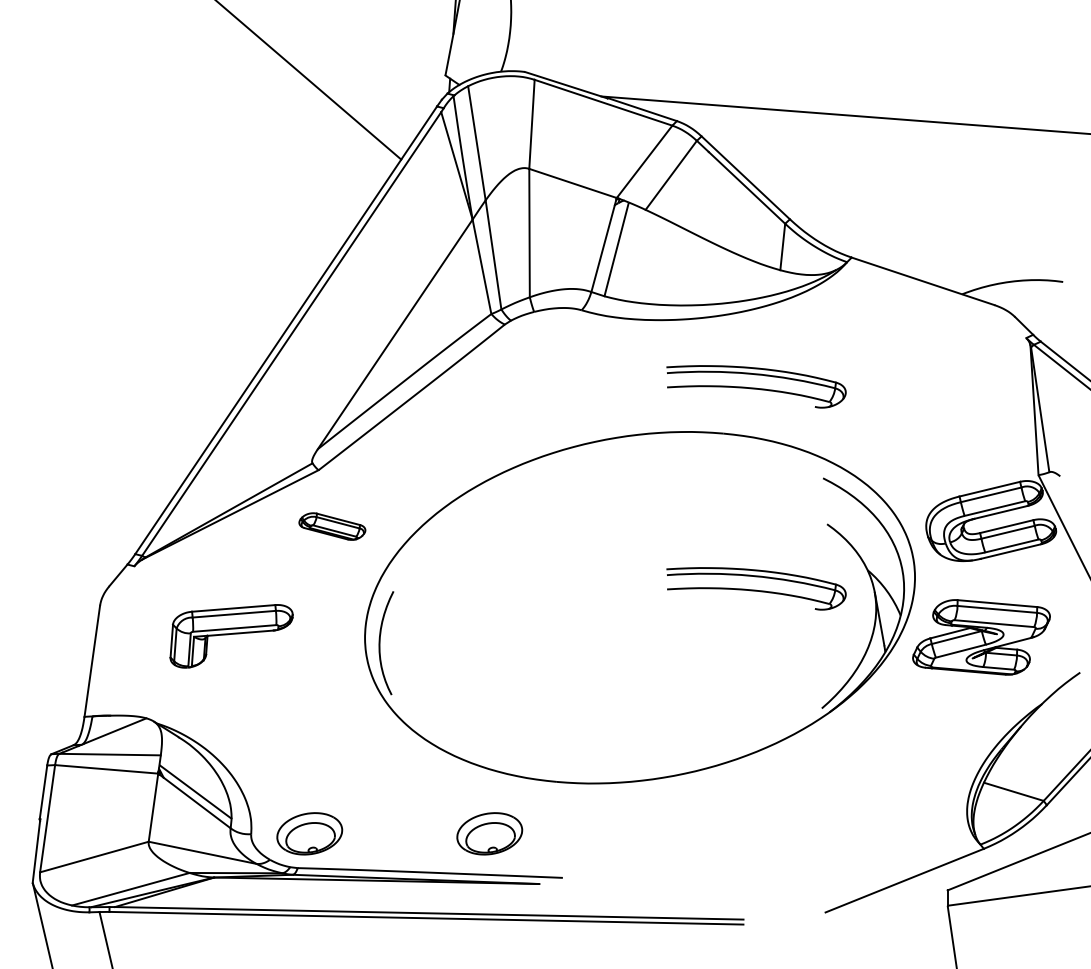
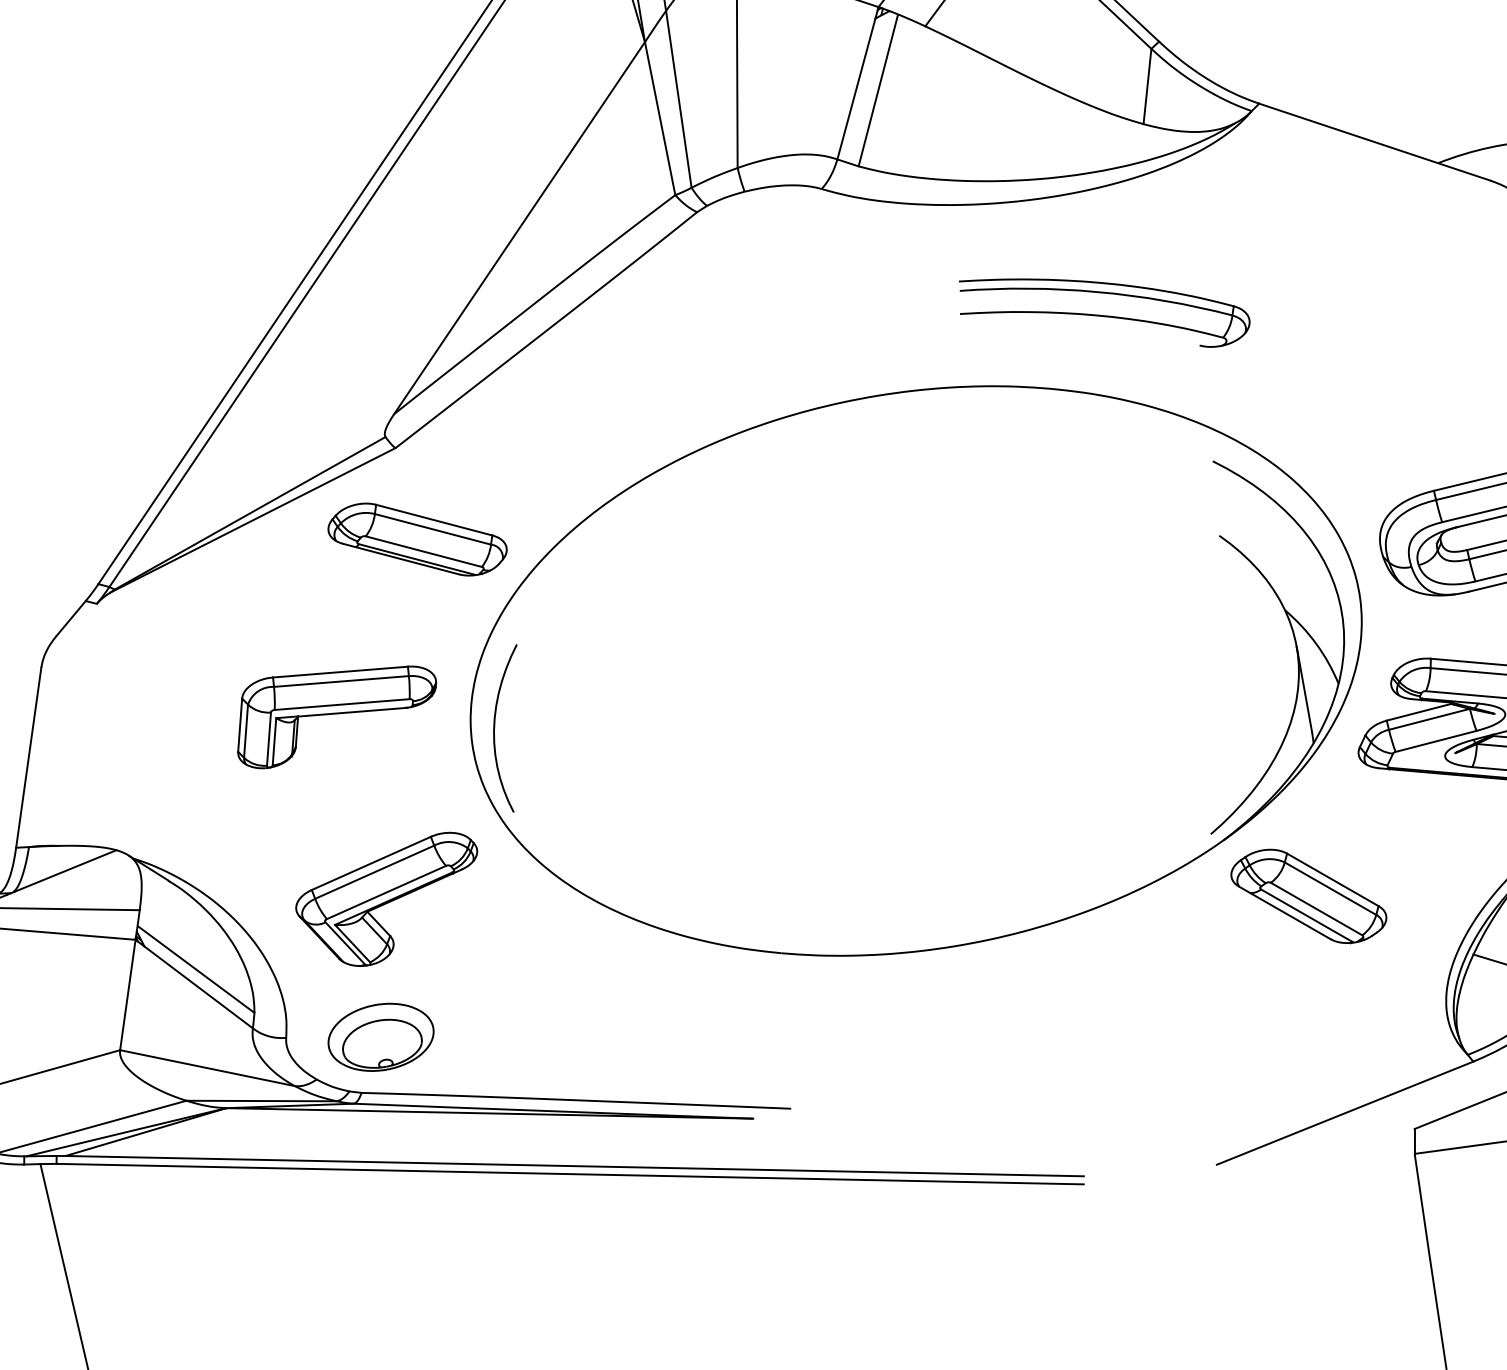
part: (332, 526) -> (417, 539), size x1.67
part: (756, 588) -> (1104, 639), removed
part: (231, 636) -> (336, 717), moved
part: (882, 746) -> (1309, 895), added
part: (312, 748) -> (385, 899), added
part: (489, 833) -> (672, 1036), removed

